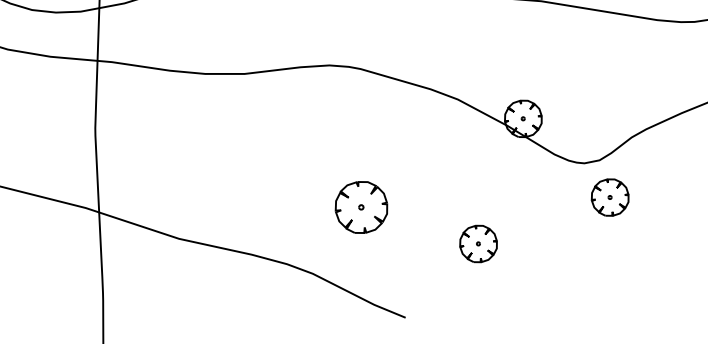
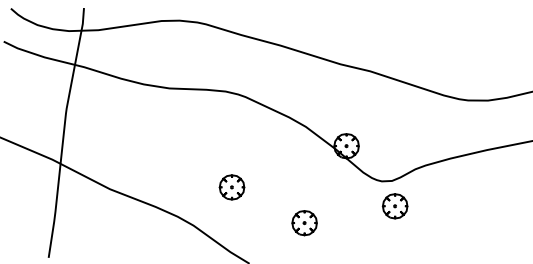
part: (360, 207) -> (231, 187), size x0.71

